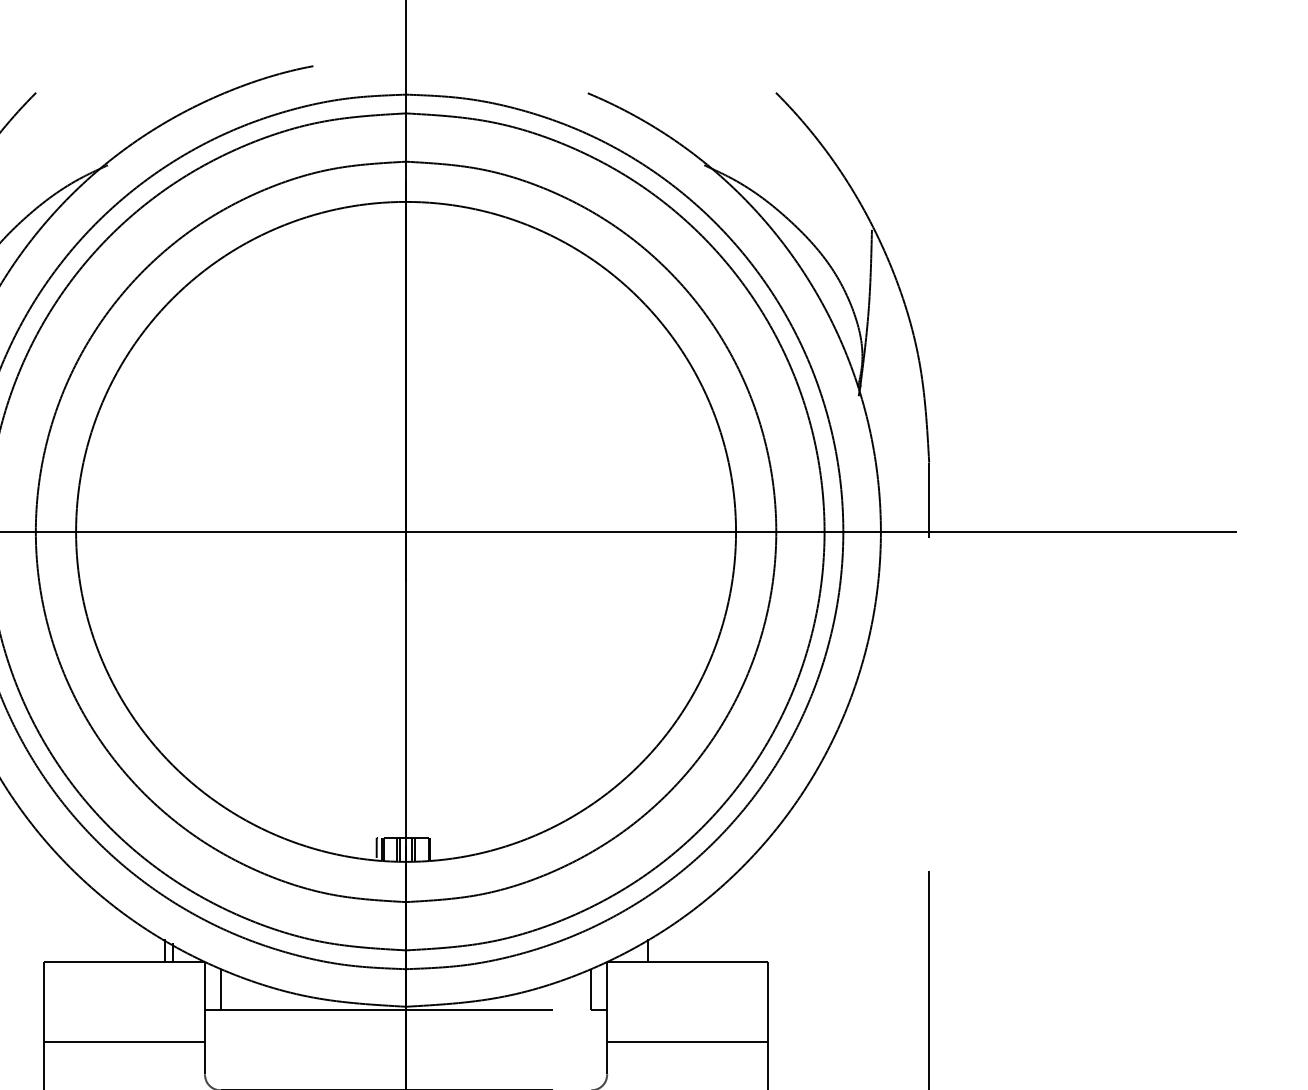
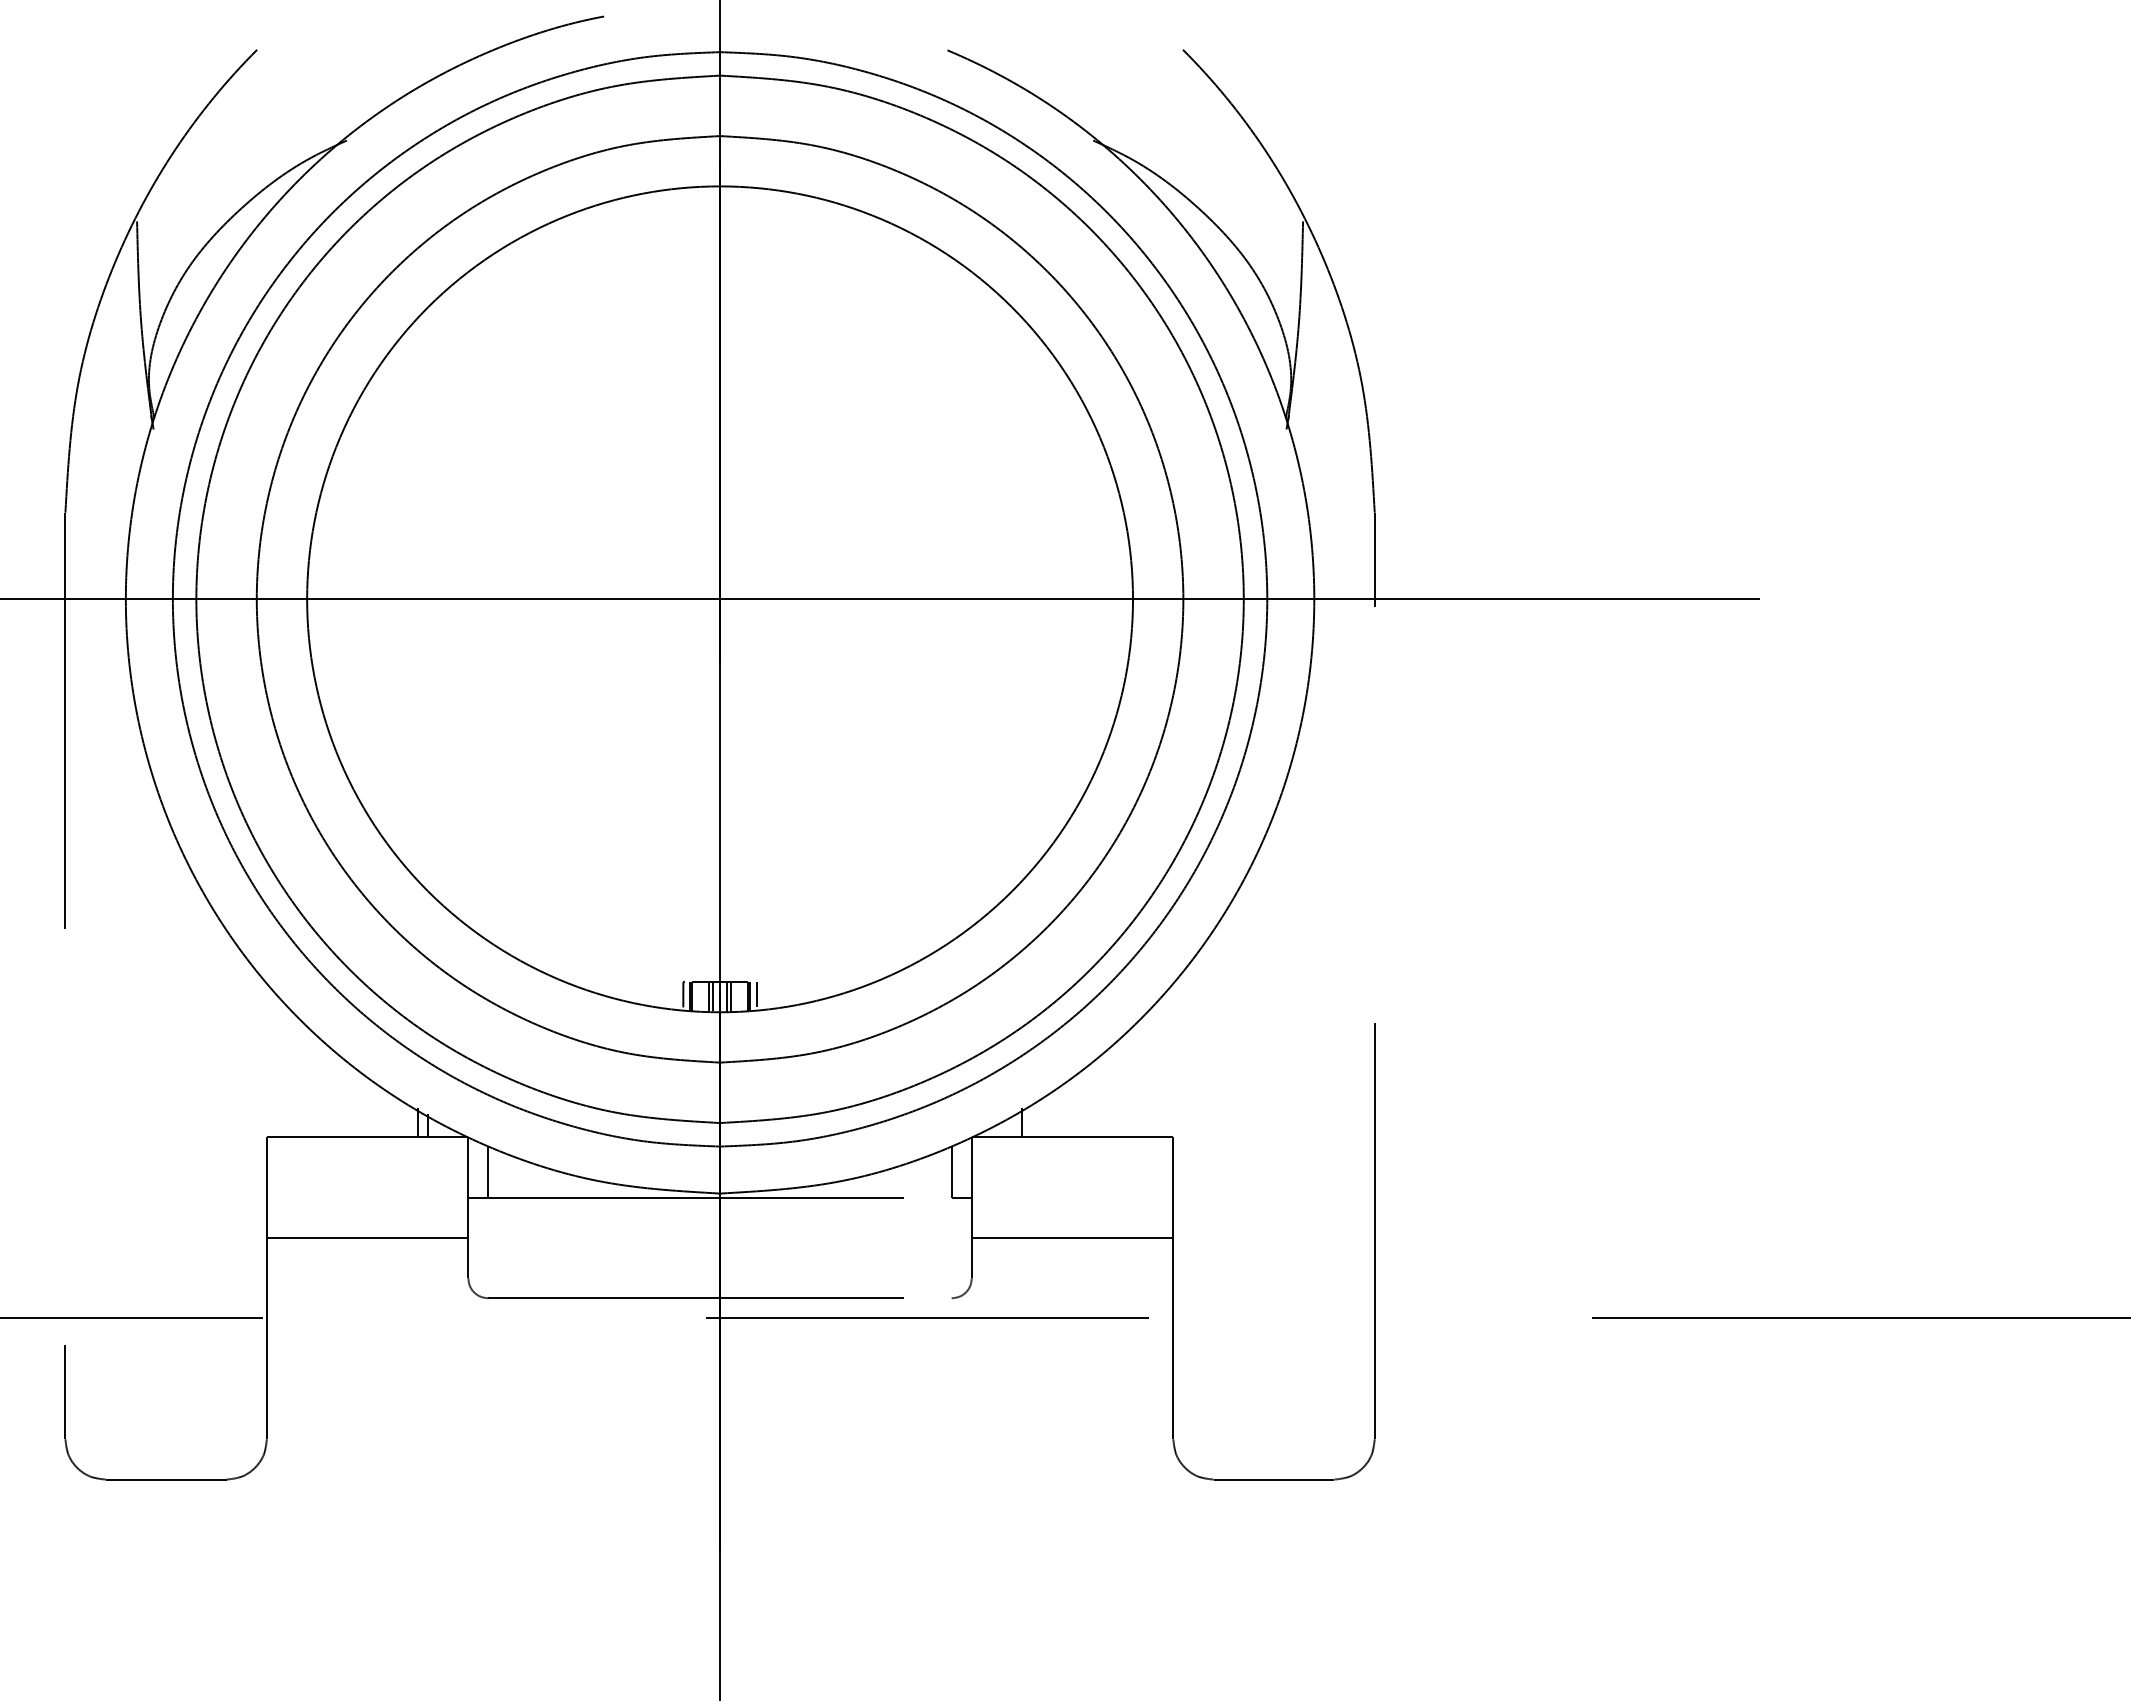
line: (435, 847) -> (756, 994), added

